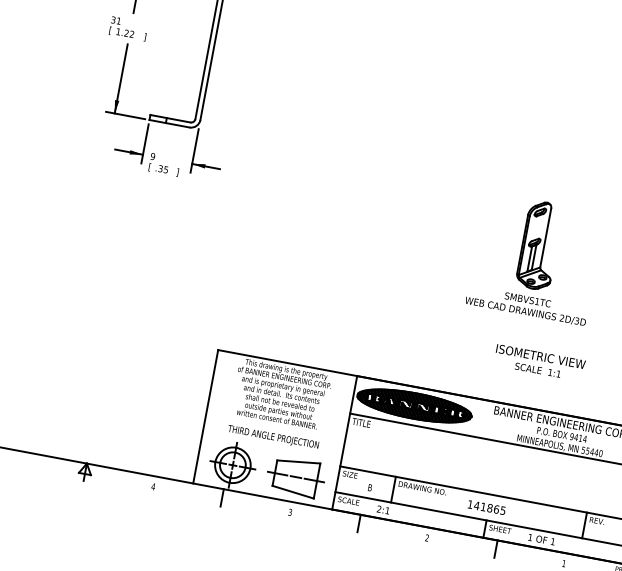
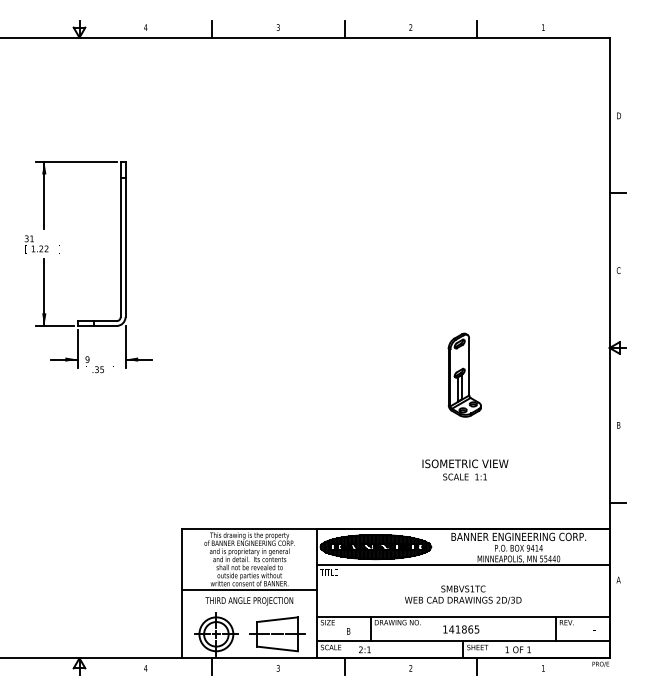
text: (526, 305) -> (463, 594), moved
text: (539, 362) -> (465, 469), moved
line: (275, 425) -> (249, 589), added

